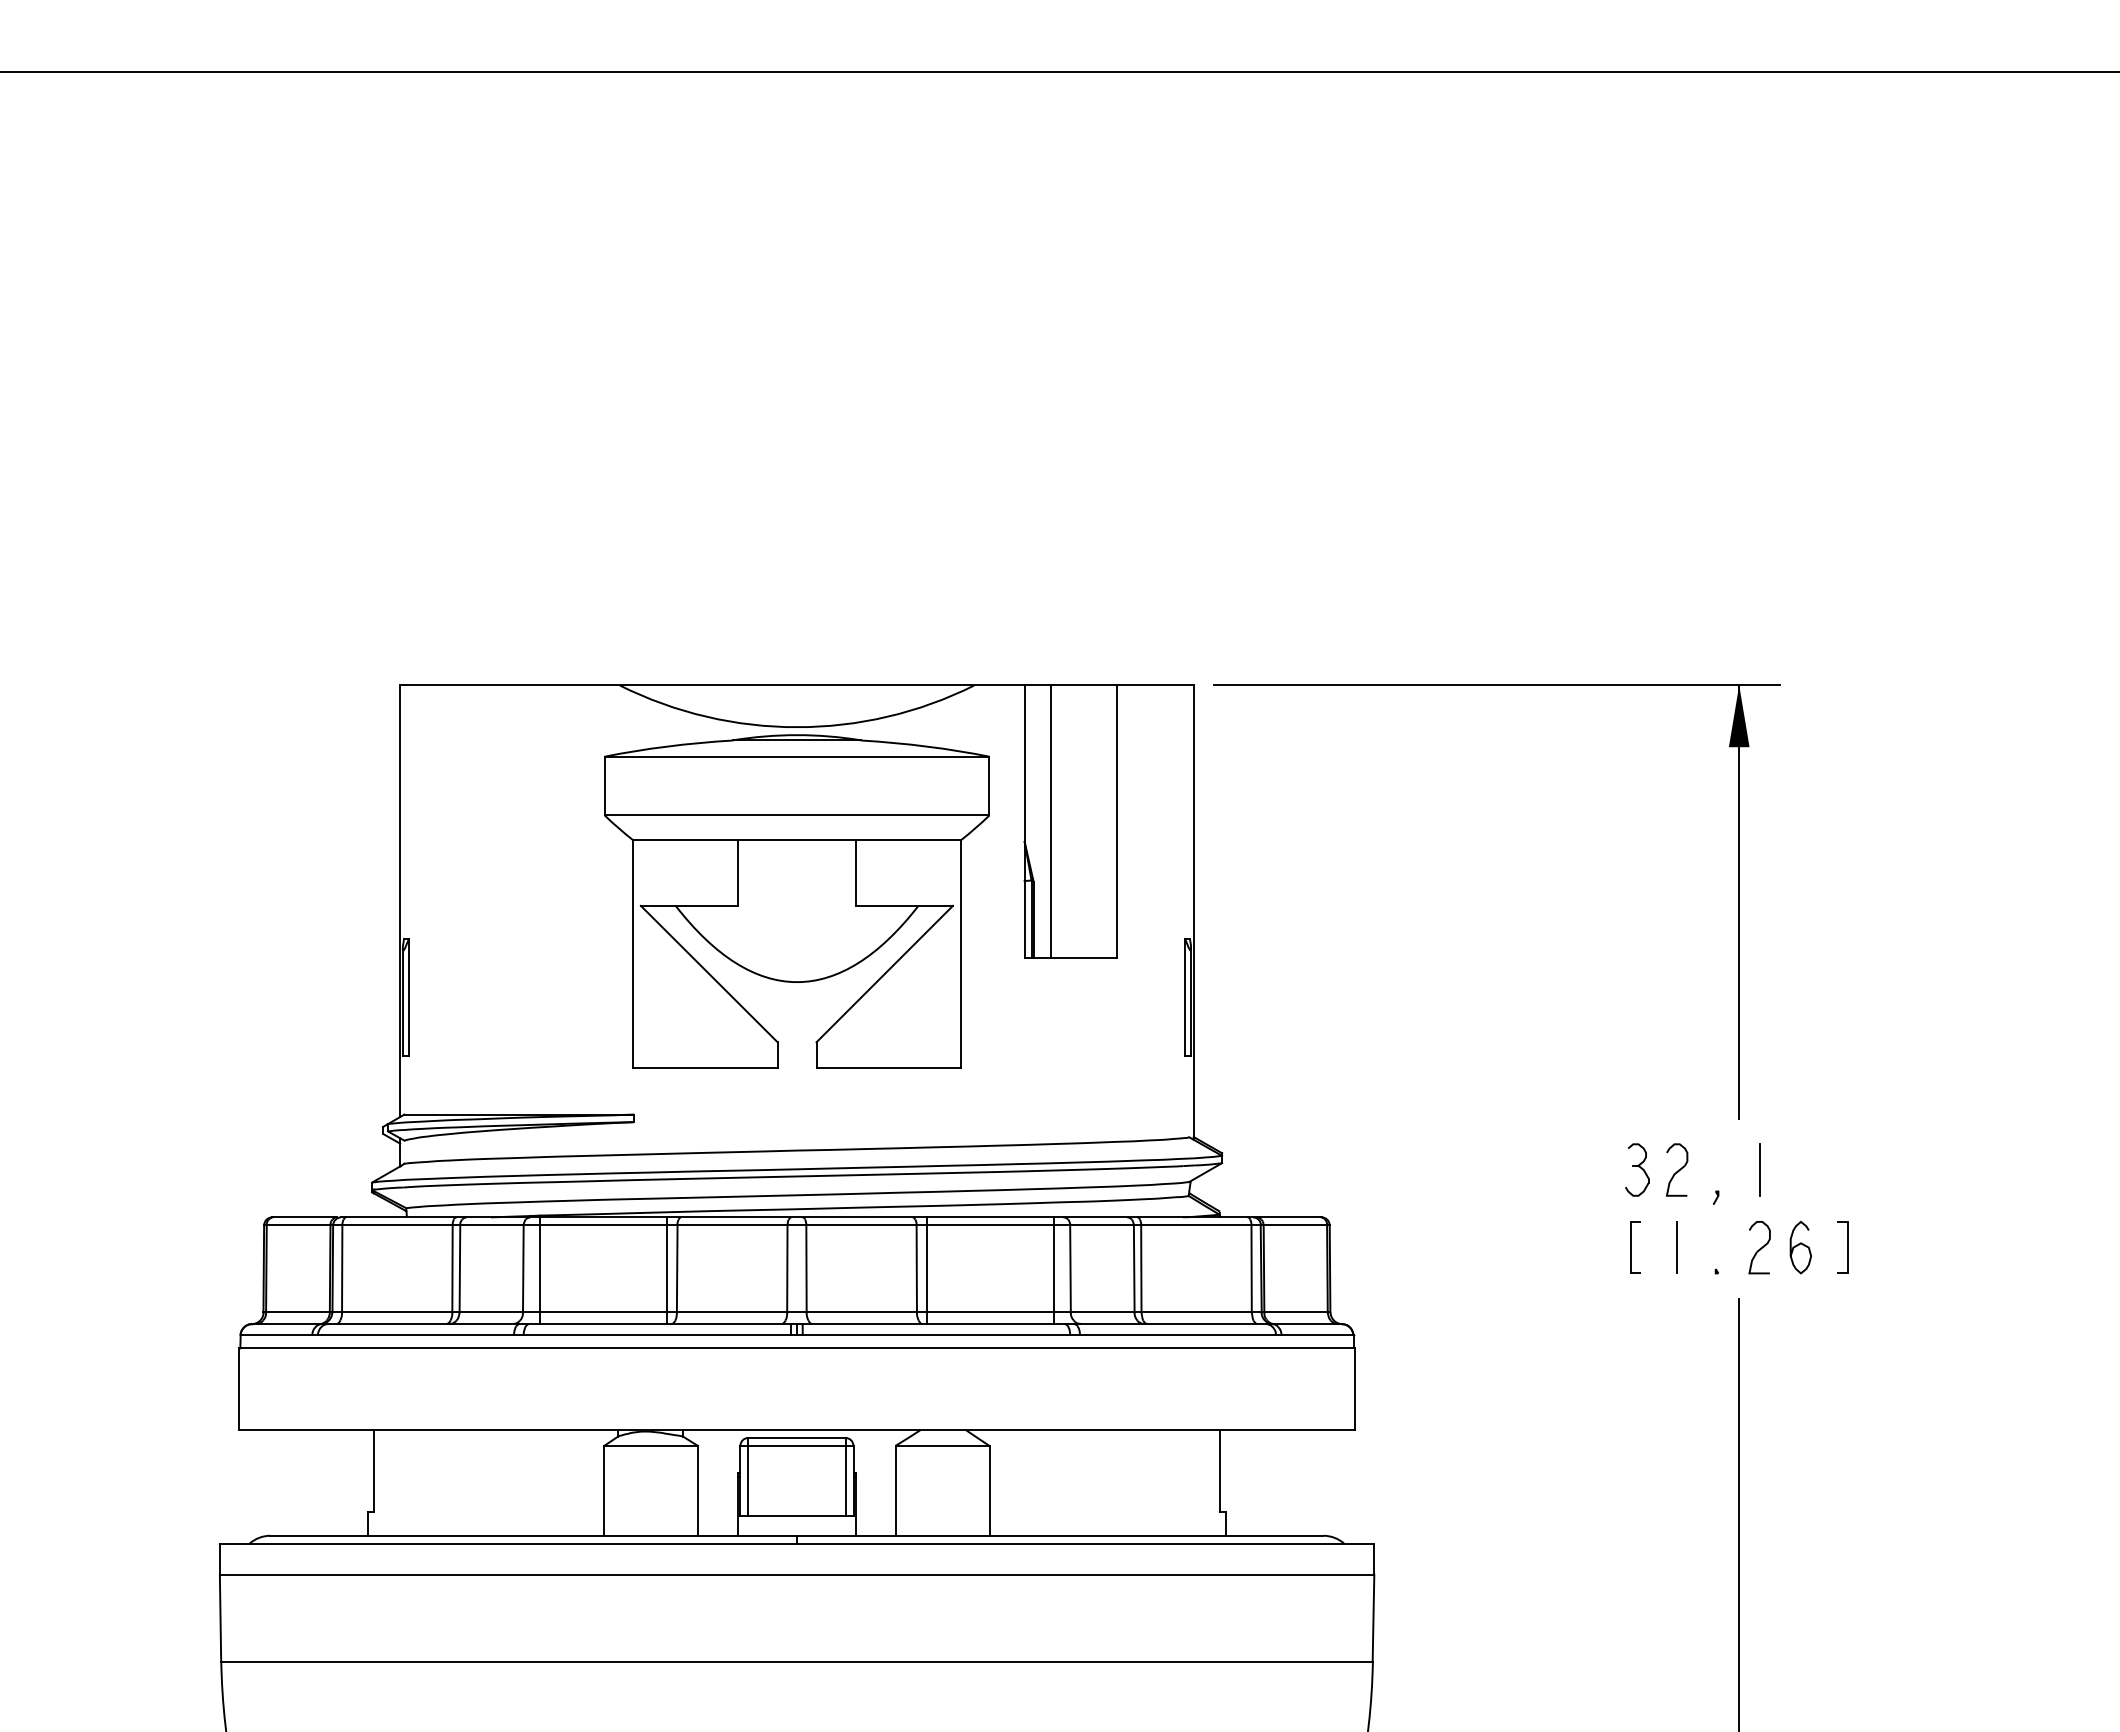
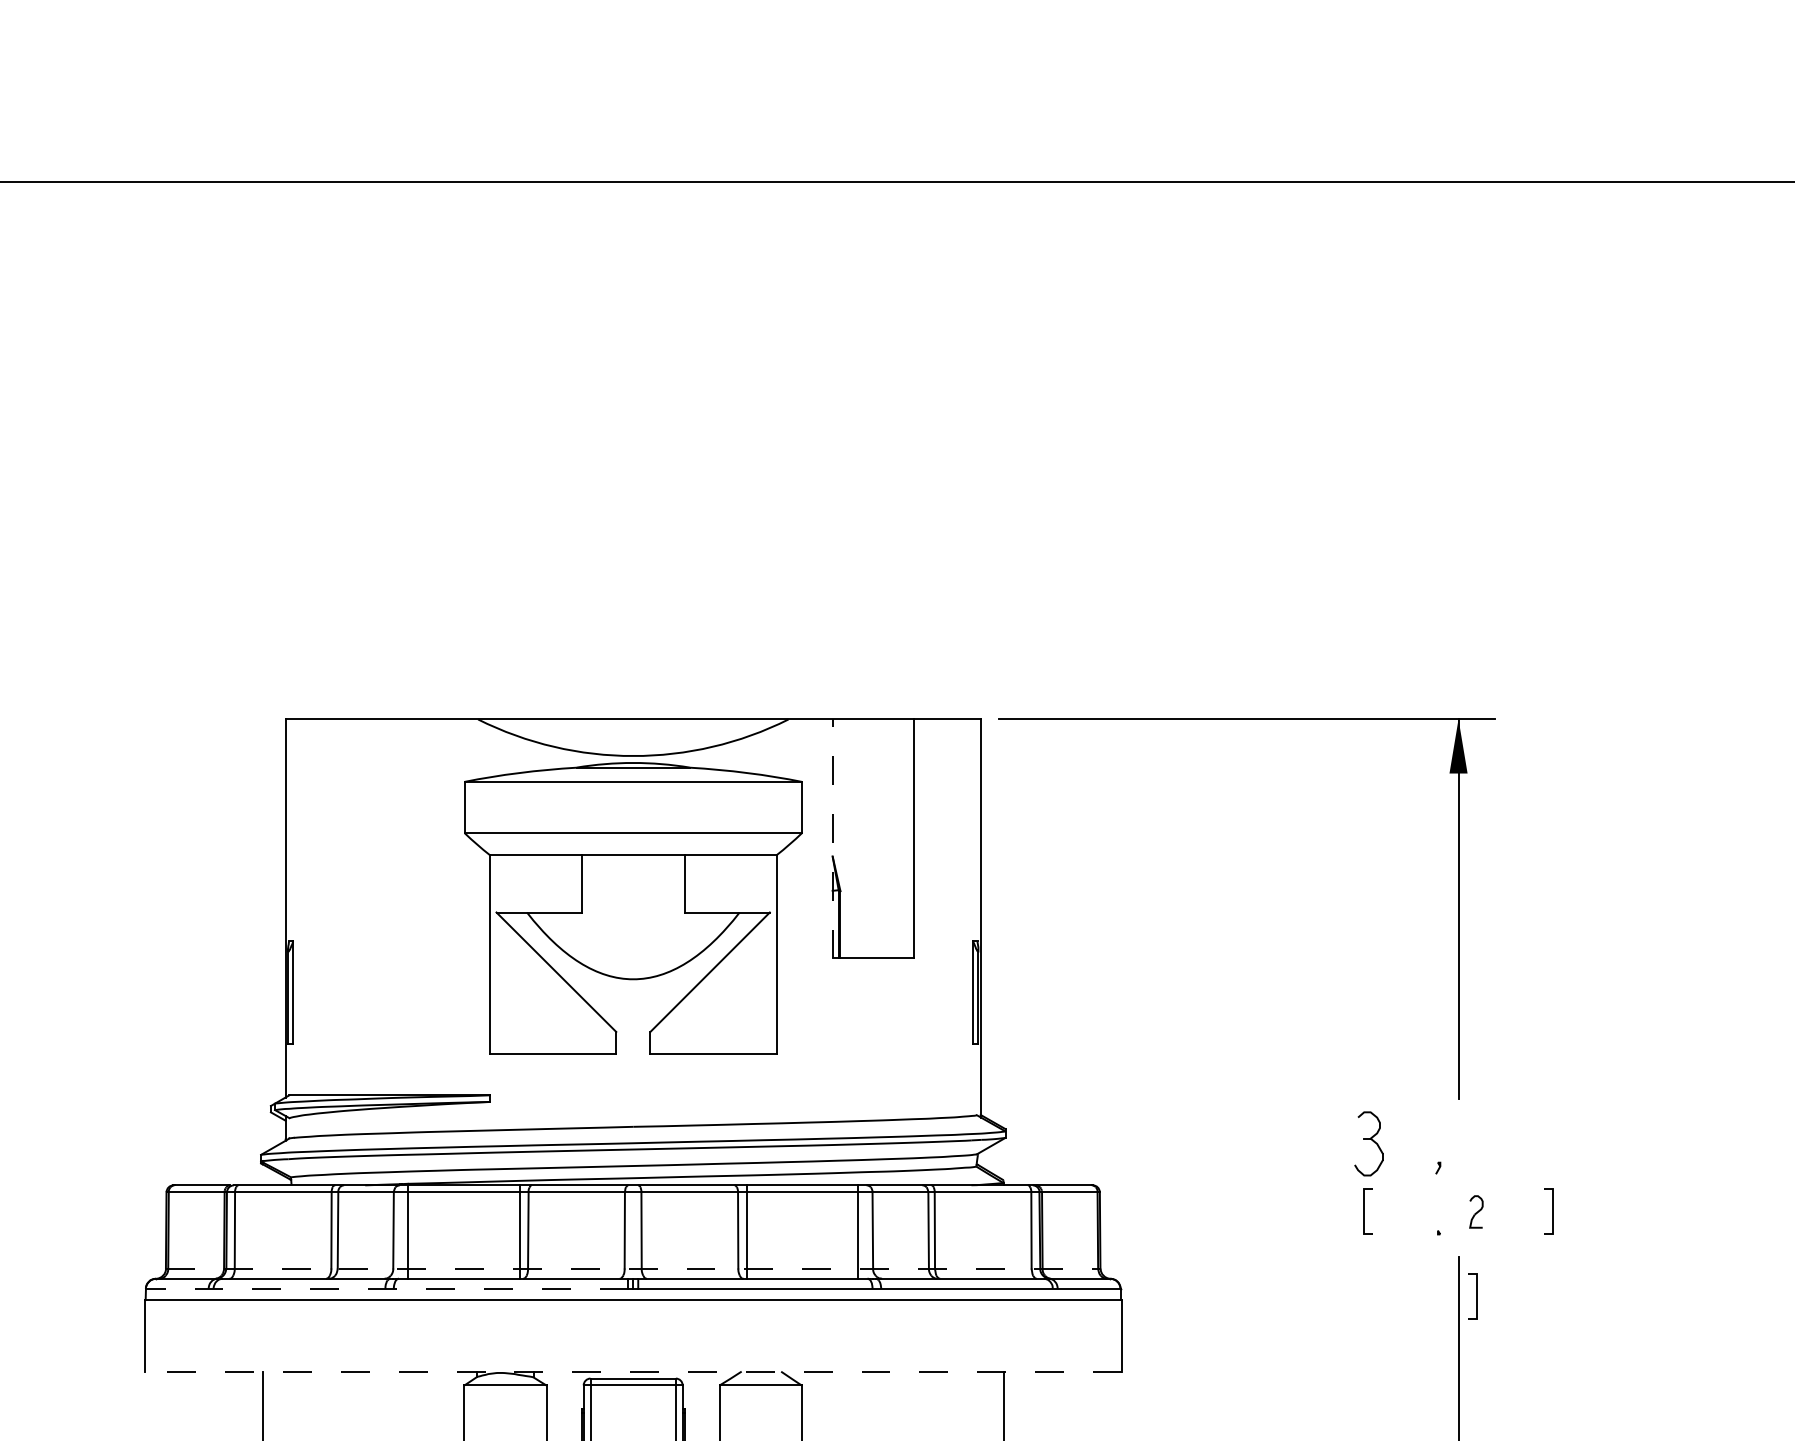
line: (1024, 821) -> (832, 838), solid -> dashed
line: (1050, 821) -> (855, 838), removed
part: (1637, 1169) -> (1369, 1143), size x1.4
part: (1676, 1169) -> (1403, 1143), removed
line: (1759, 1169) -> (1476, 1143), removed
curve: (1799, 1245) -> (1511, 1209), removed
line: (1677, 1247) -> (1404, 1211), removed
part: (1759, 1247) -> (1476, 1211), size x0.7
line: (797, 1312) -> (633, 1268), solid -> dashed
line: (515, 1335) -> (386, 1288), solid -> dashed
line: (1760, 1344) -> (1477, 1296), added
line: (797, 1429) -> (633, 1371), solid -> dashed

